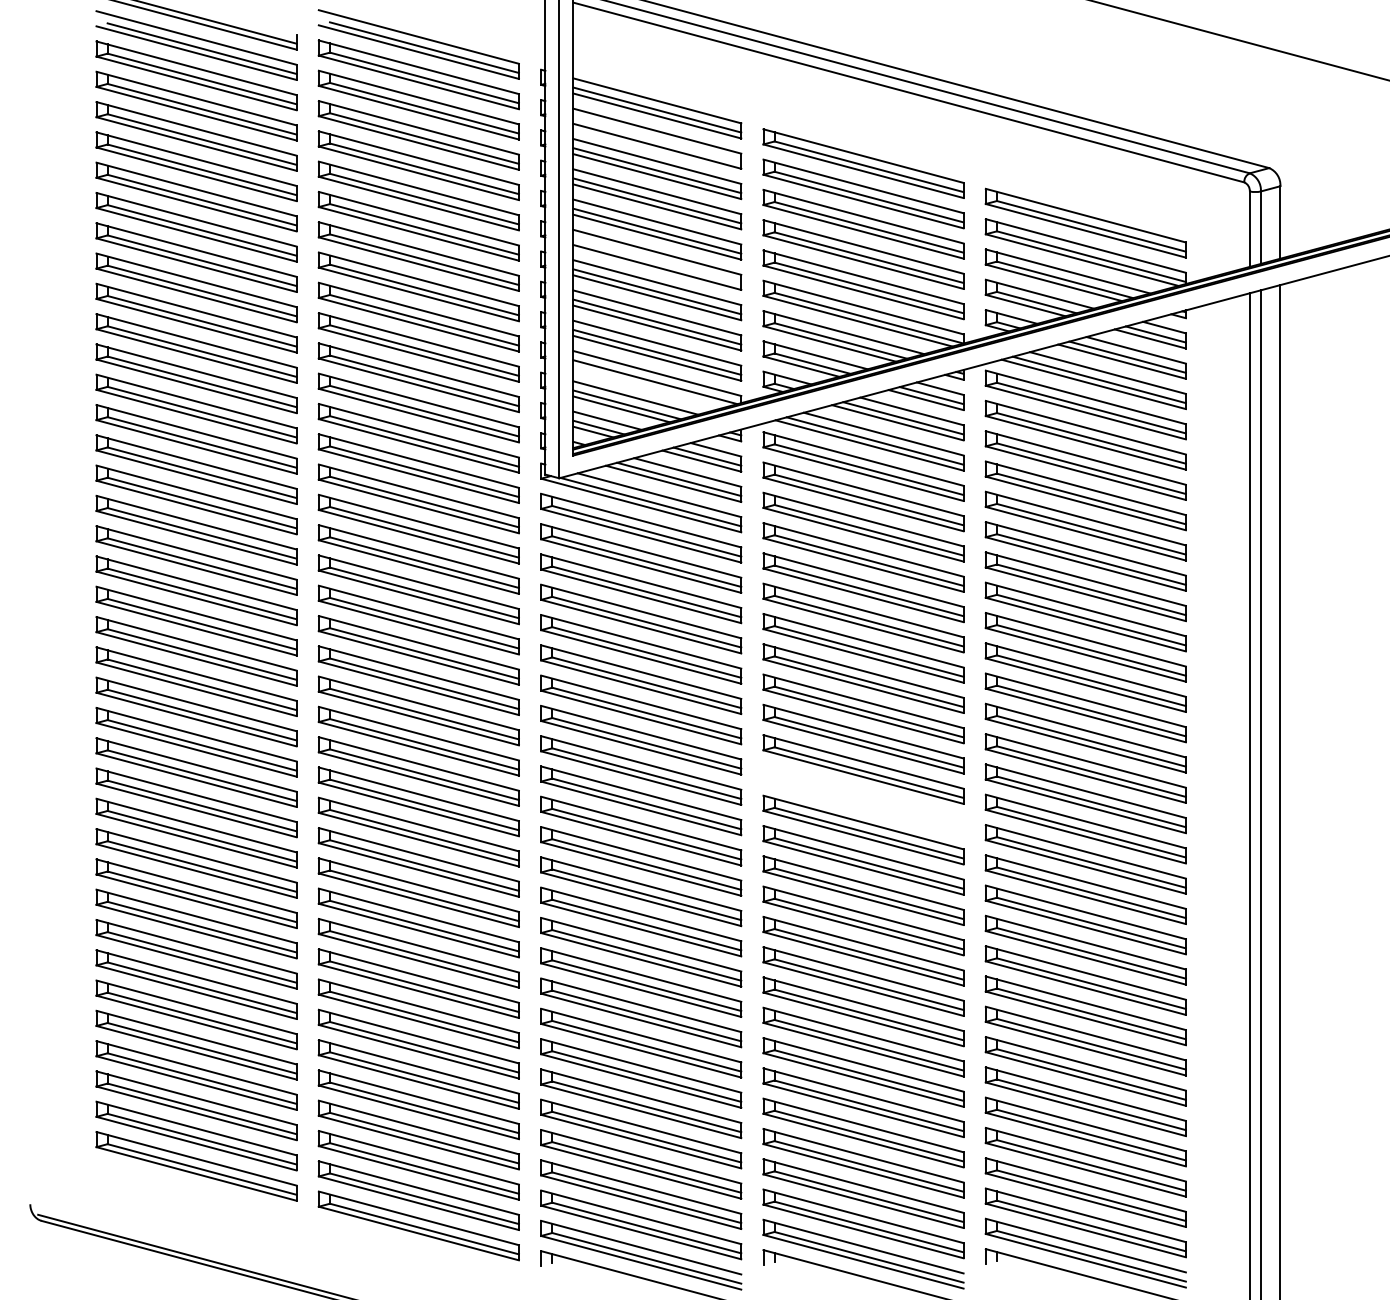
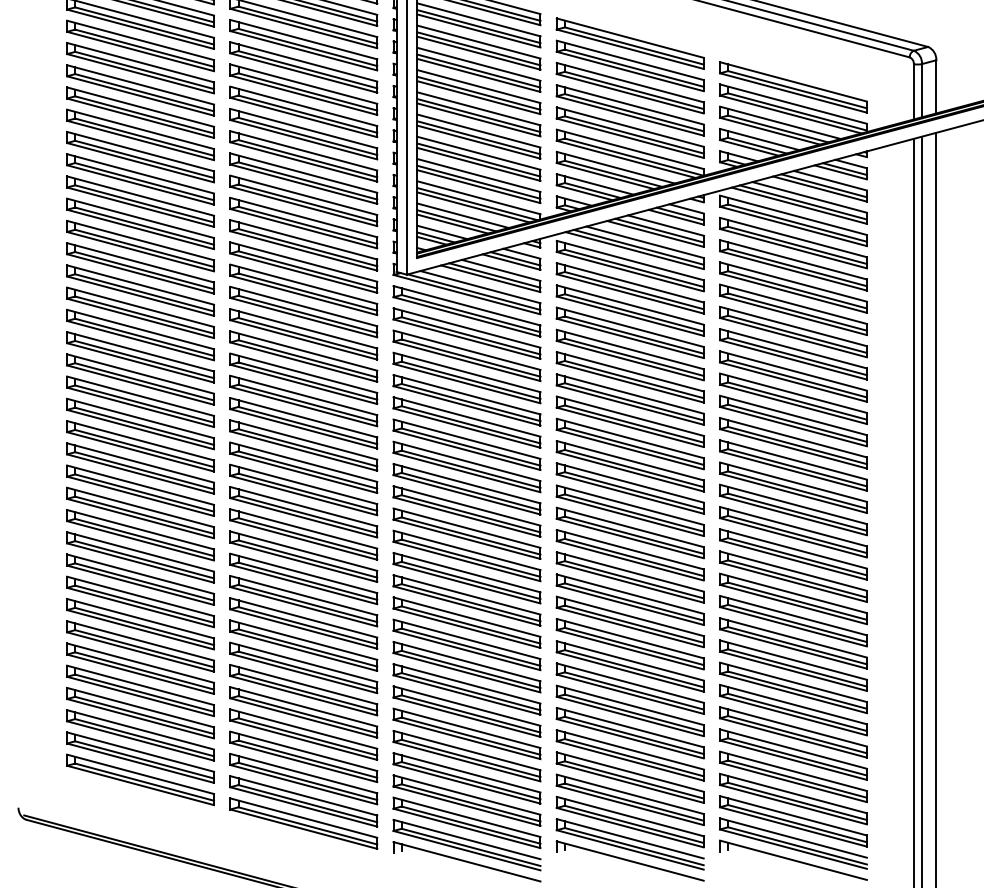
line: (657, 139) -> (478, 25), added
line: (657, 261) -> (478, 115), added
line: (649, 386) -> (473, 207), added
part: (863, 799) -> (630, 510), added

